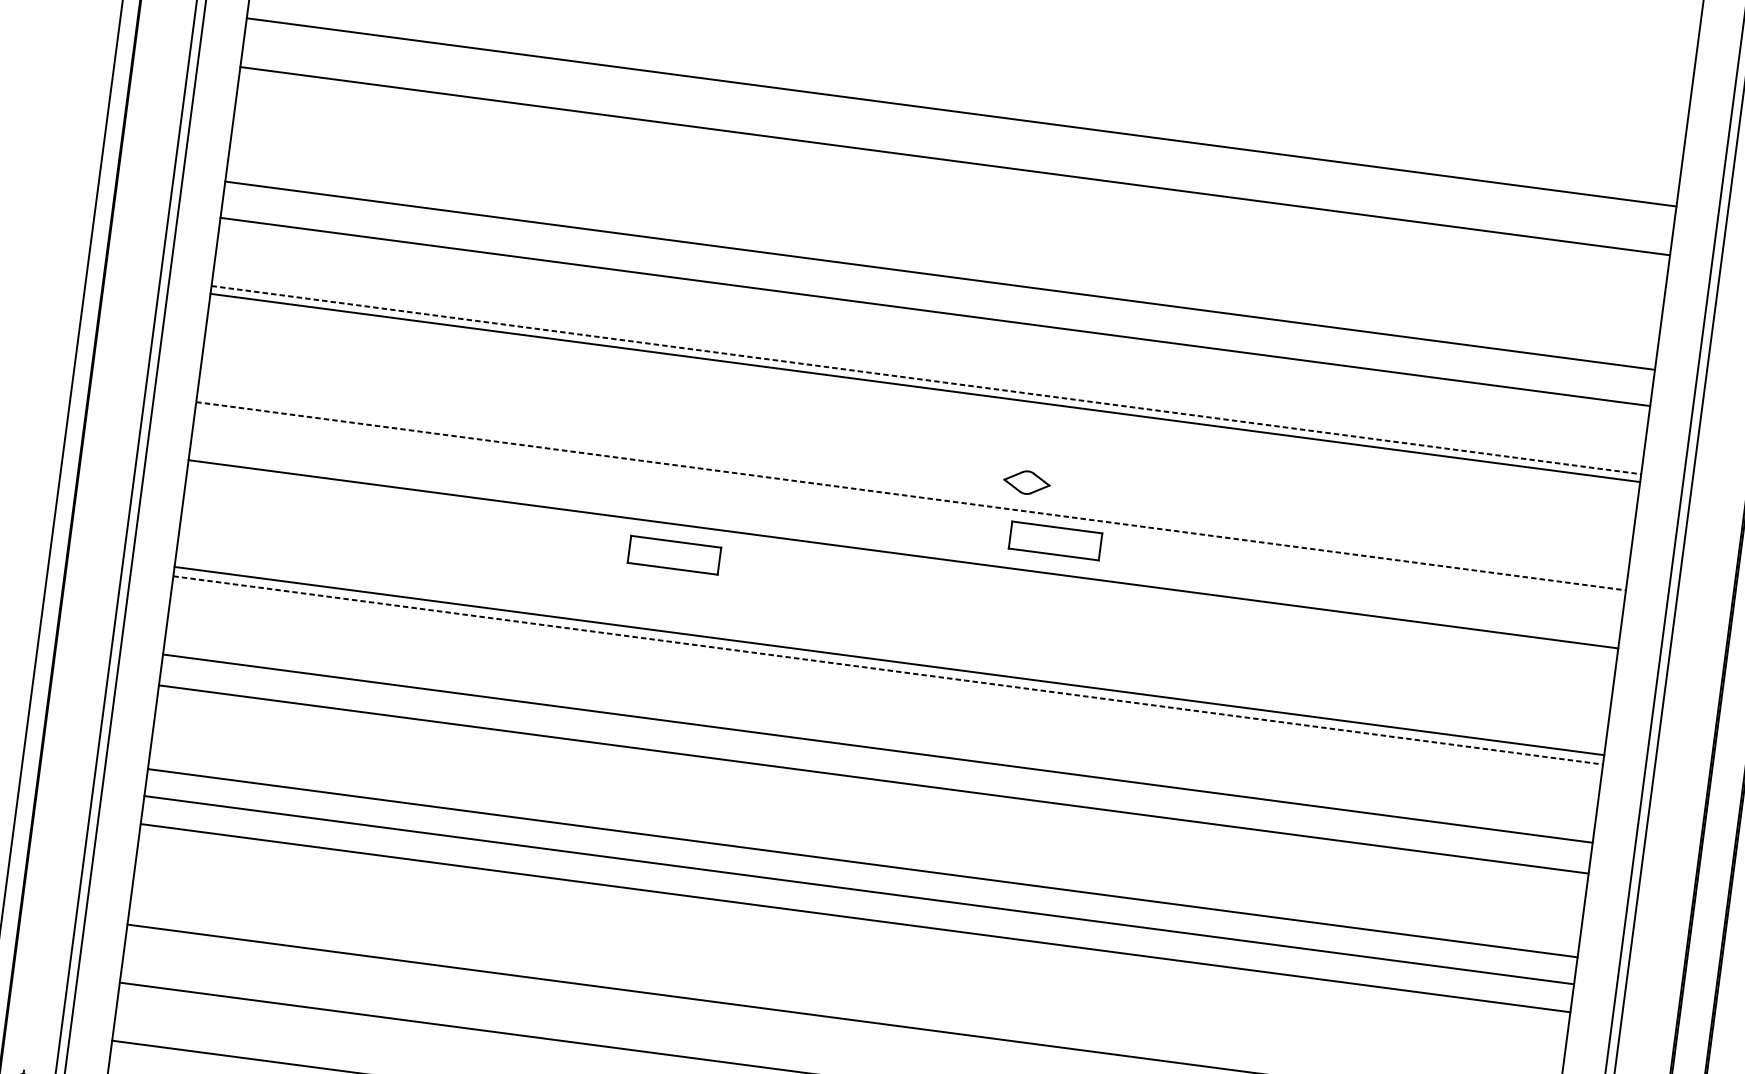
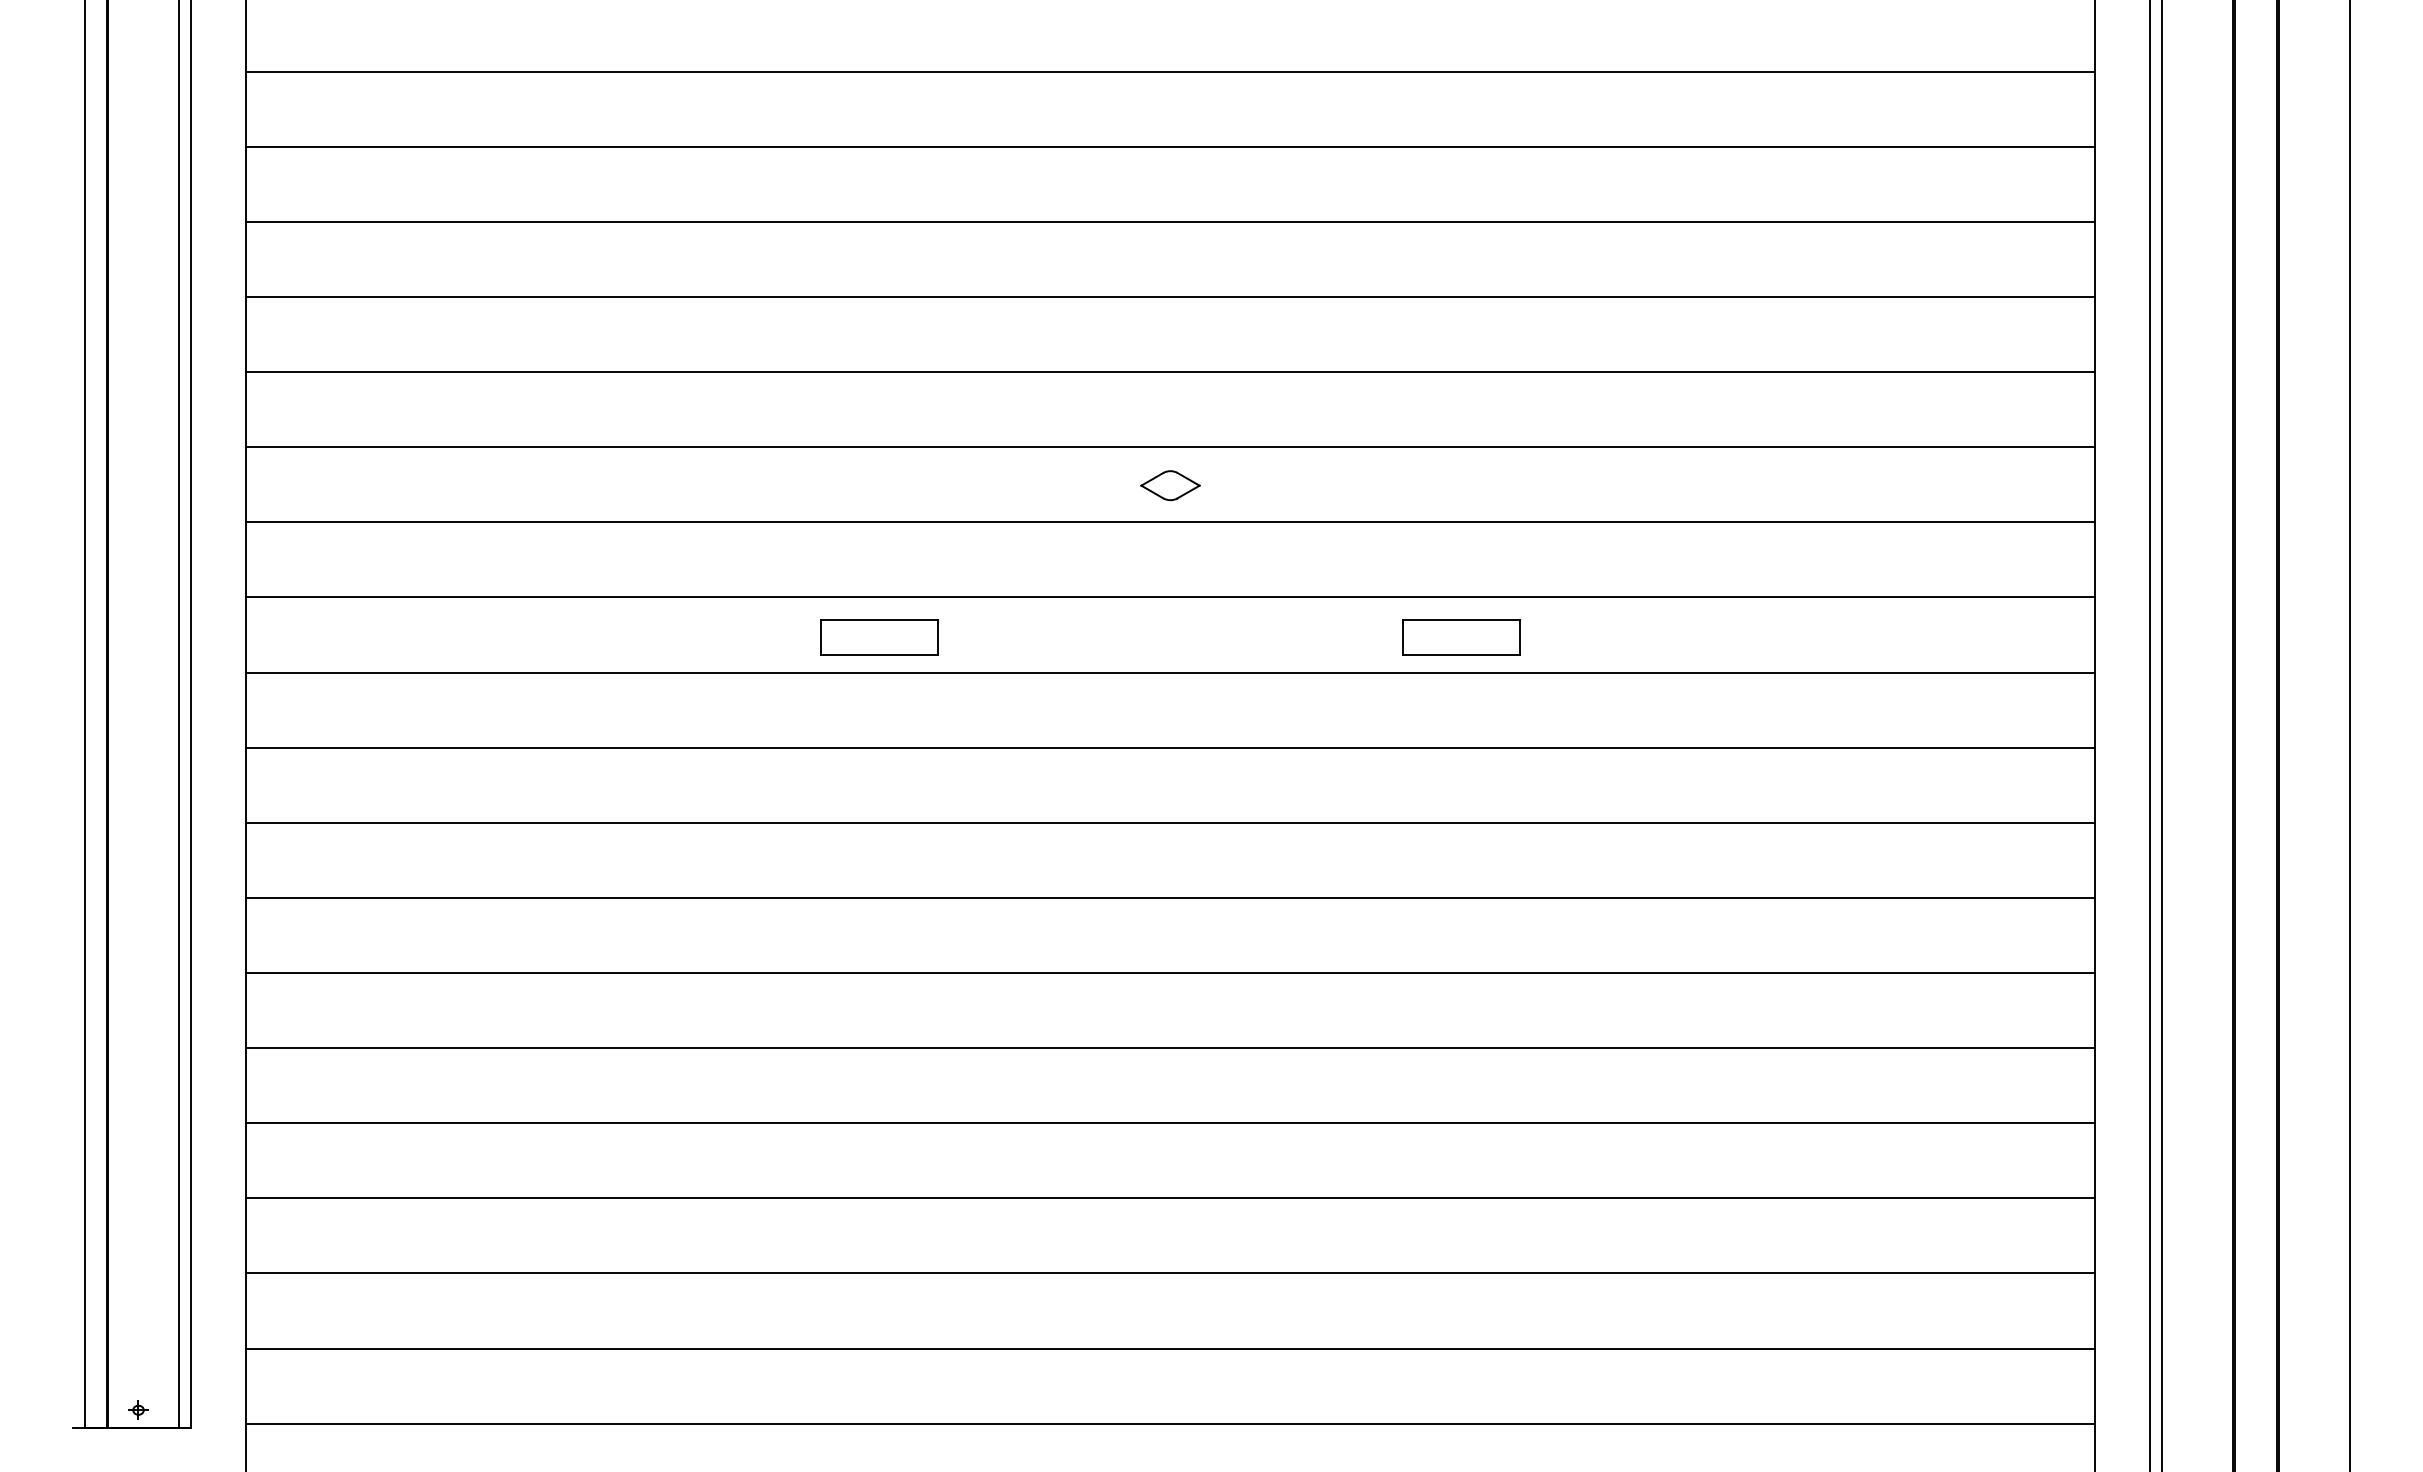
line: (961, 112) -> (1170, 71), moved
line: (955, 160) -> (1170, 146), moved
line: (940, 276) -> (1170, 297), moved
line: (935, 311) -> (1170, 221), moved
line: (926, 380) -> (1170, 372), dashed -> solid
line: (925, 388) -> (1170, 447), moved
part: (1026, 482) -> (1170, 485), moved
line: (911, 496) -> (1170, 522), dashed -> solid
part: (1055, 541) -> (1461, 637), moved
line: (889, 661) -> (1170, 672), moved
line: (888, 670) -> (1170, 747), dashed -> solid
line: (877, 748) -> (1170, 897), moved
line: (873, 779) -> (1170, 822), moved
line: (862, 863) -> (1170, 1048), moved
line: (859, 890) -> (1170, 973), moved
line: (855, 918) -> (1170, 1123), moved

